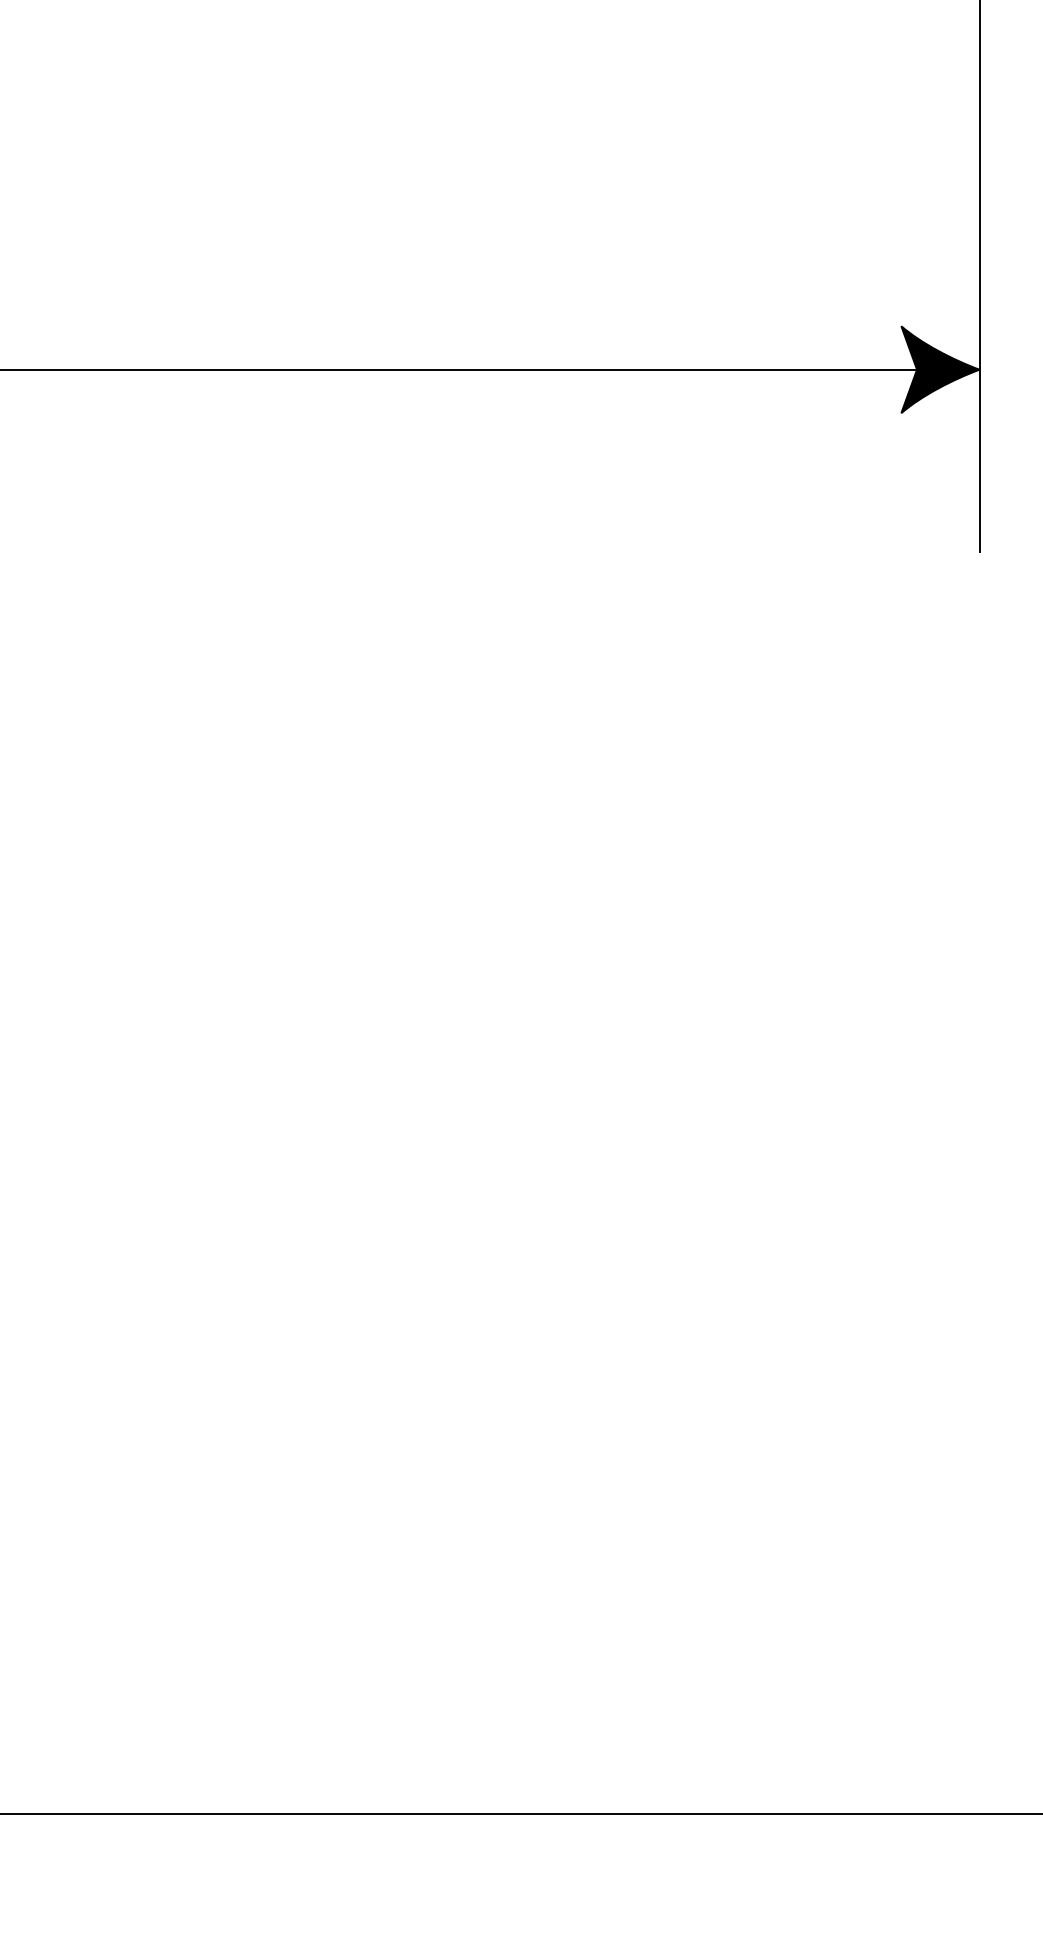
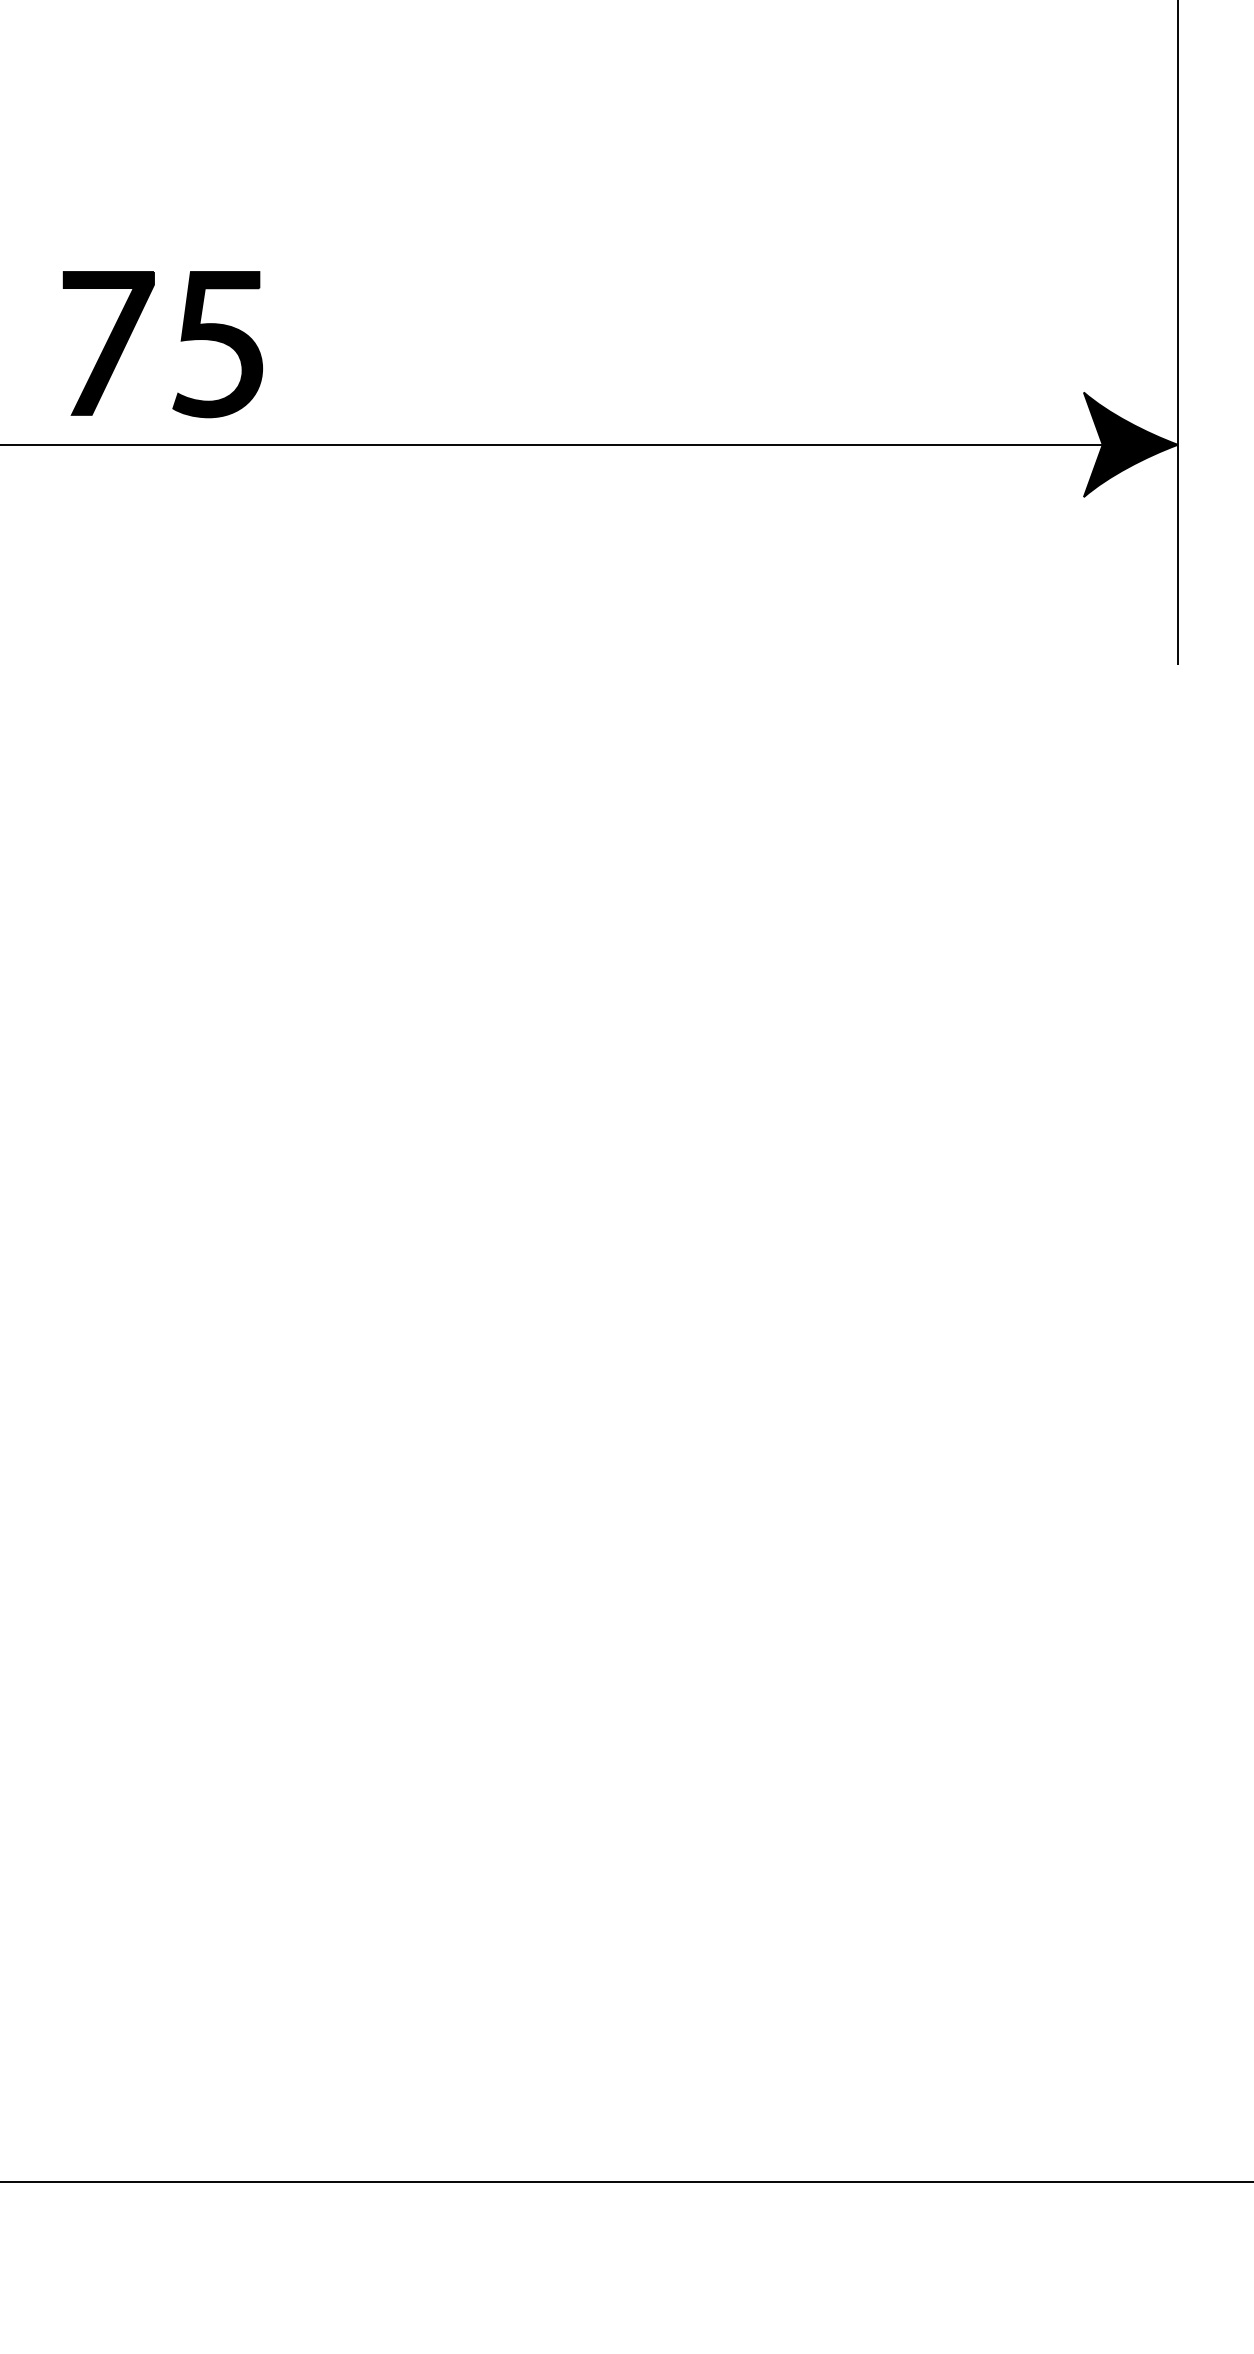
part: (150, 284) -> (180, 342), added

